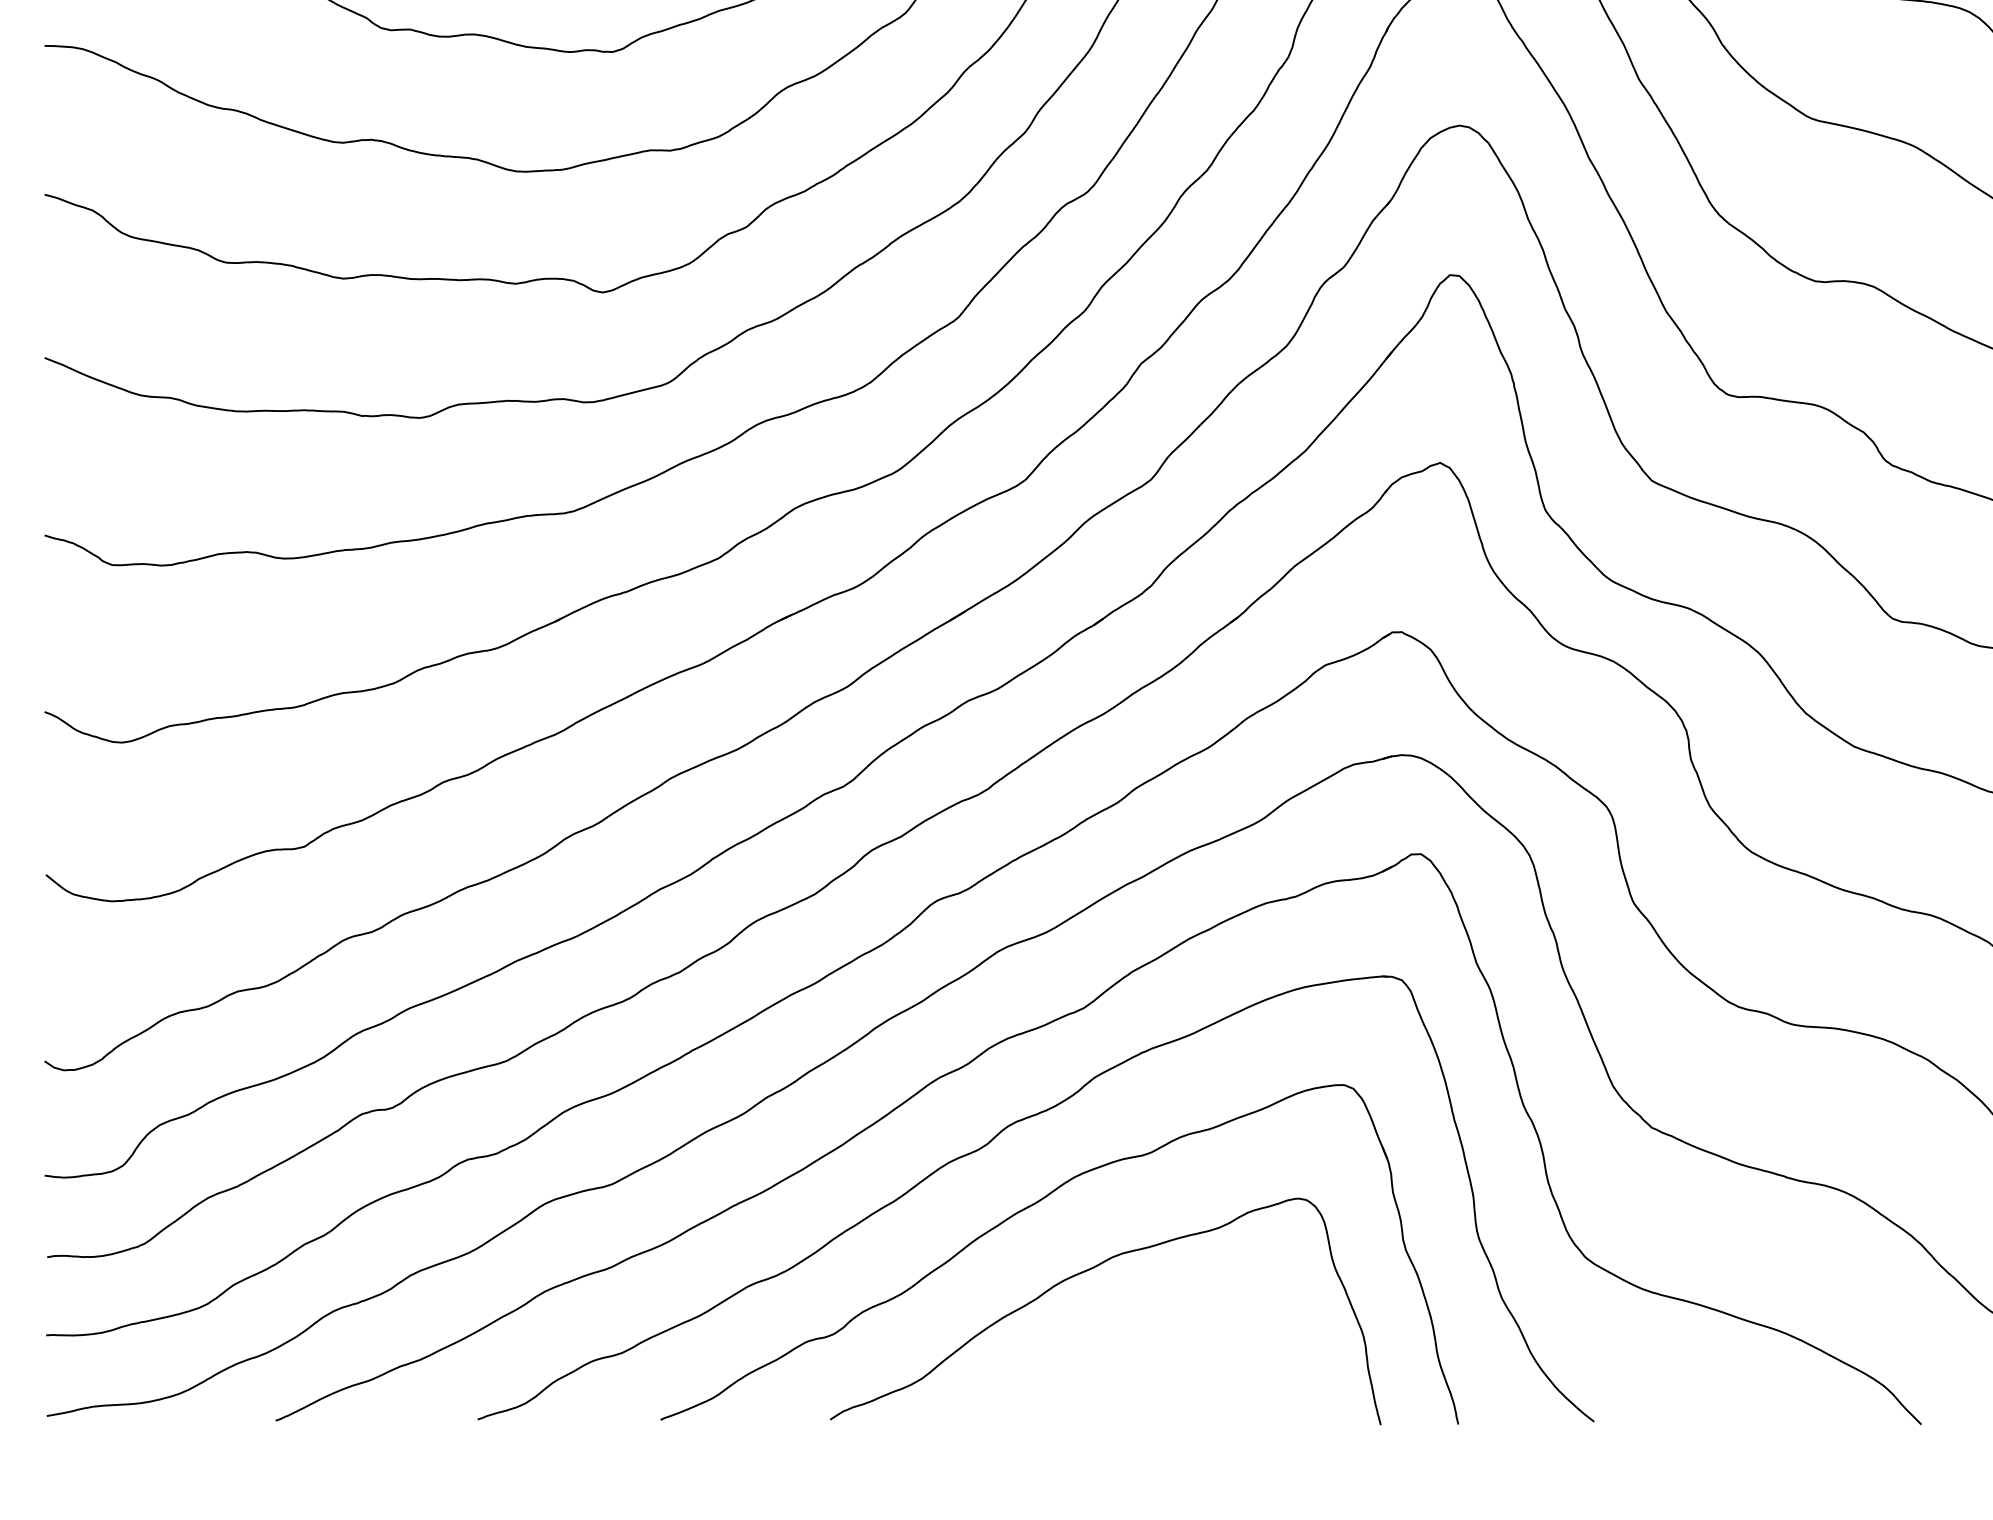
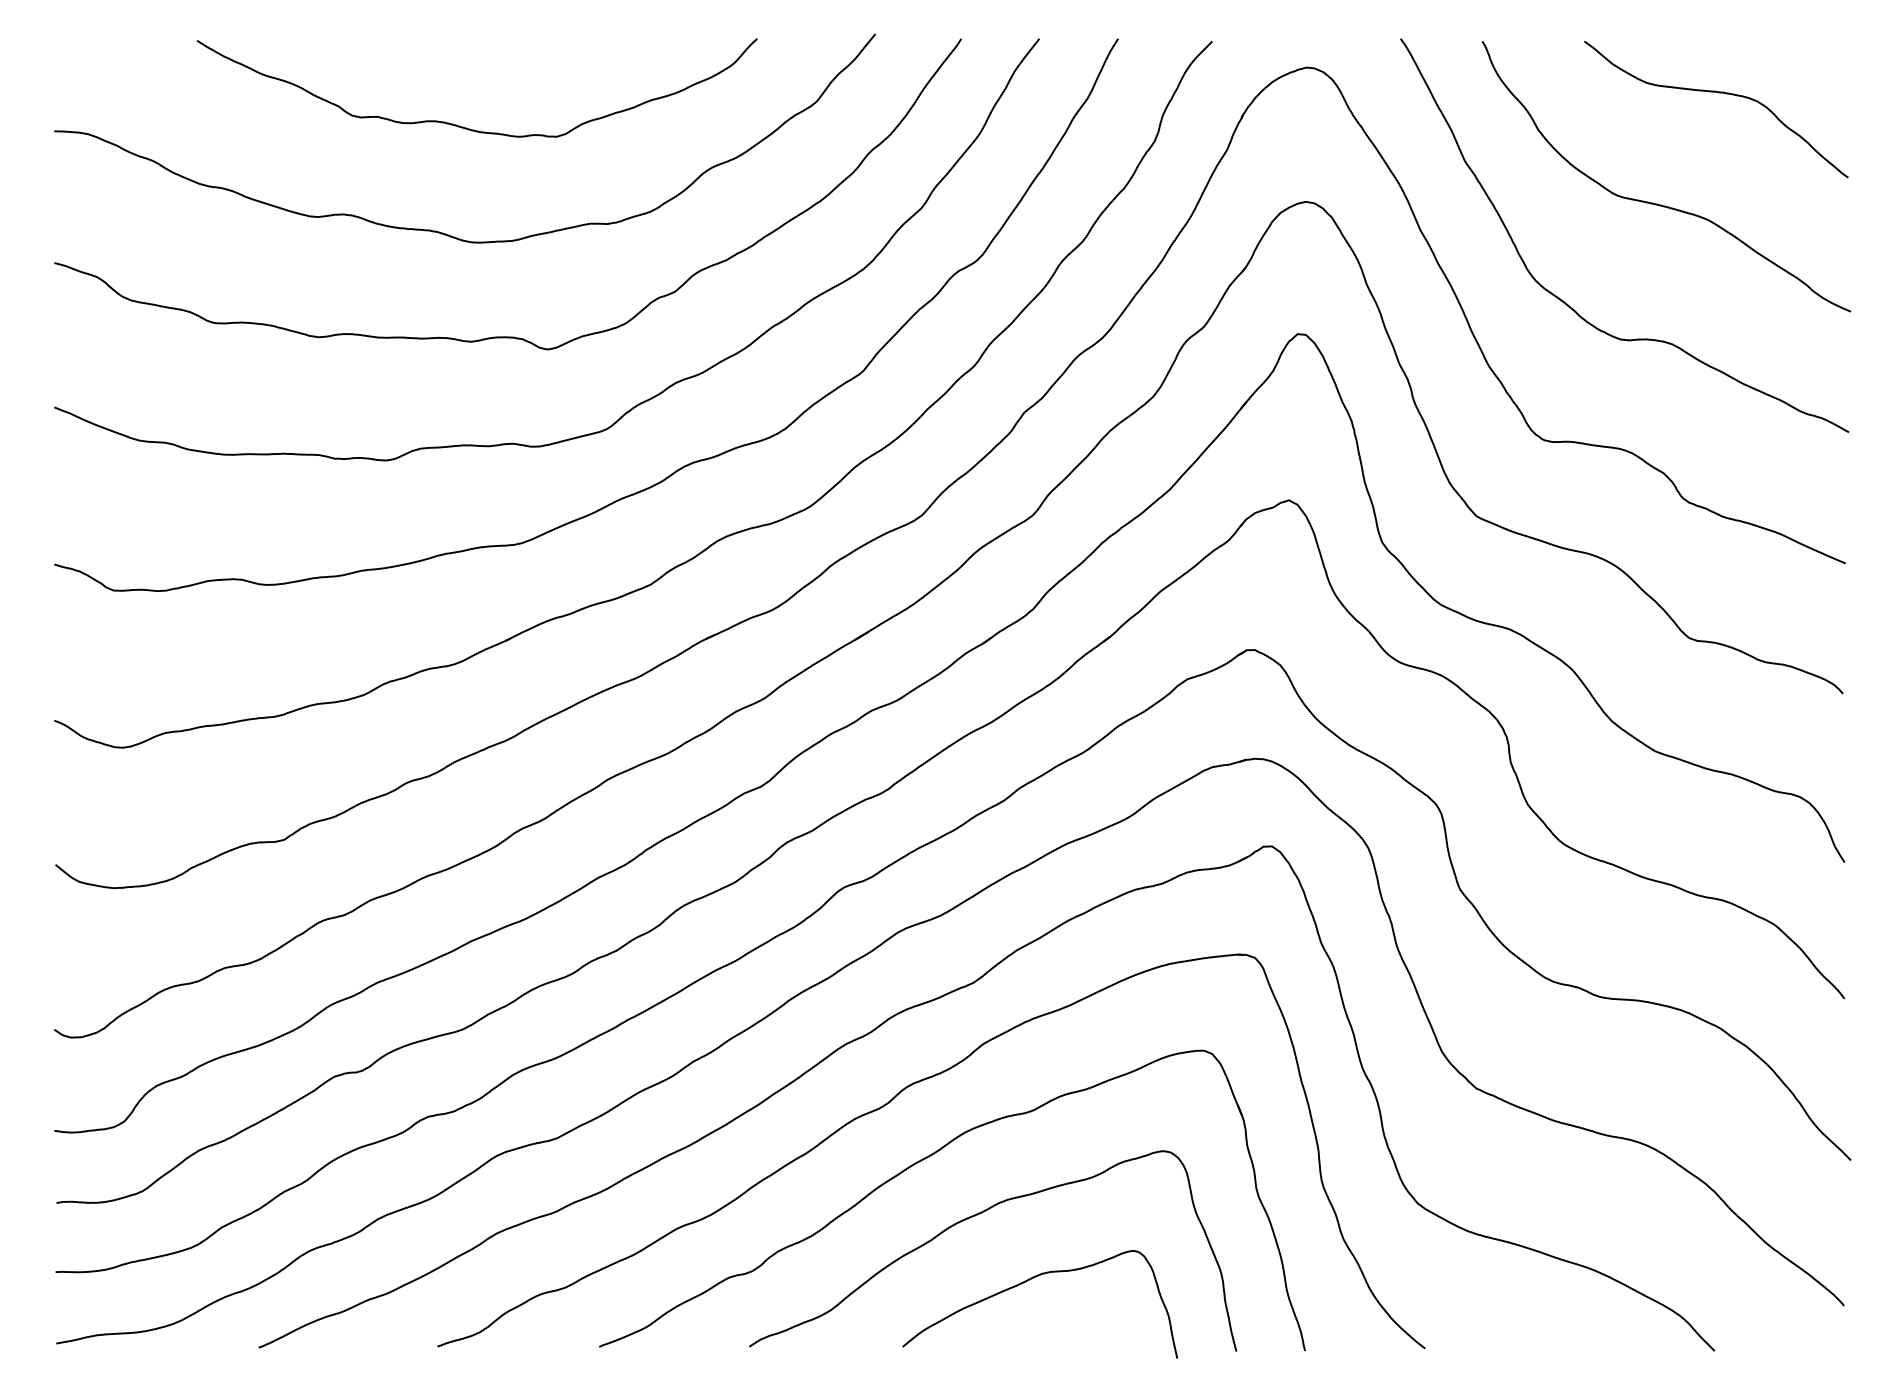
curve: (1144, 1345) -> (1027, 1281), added

